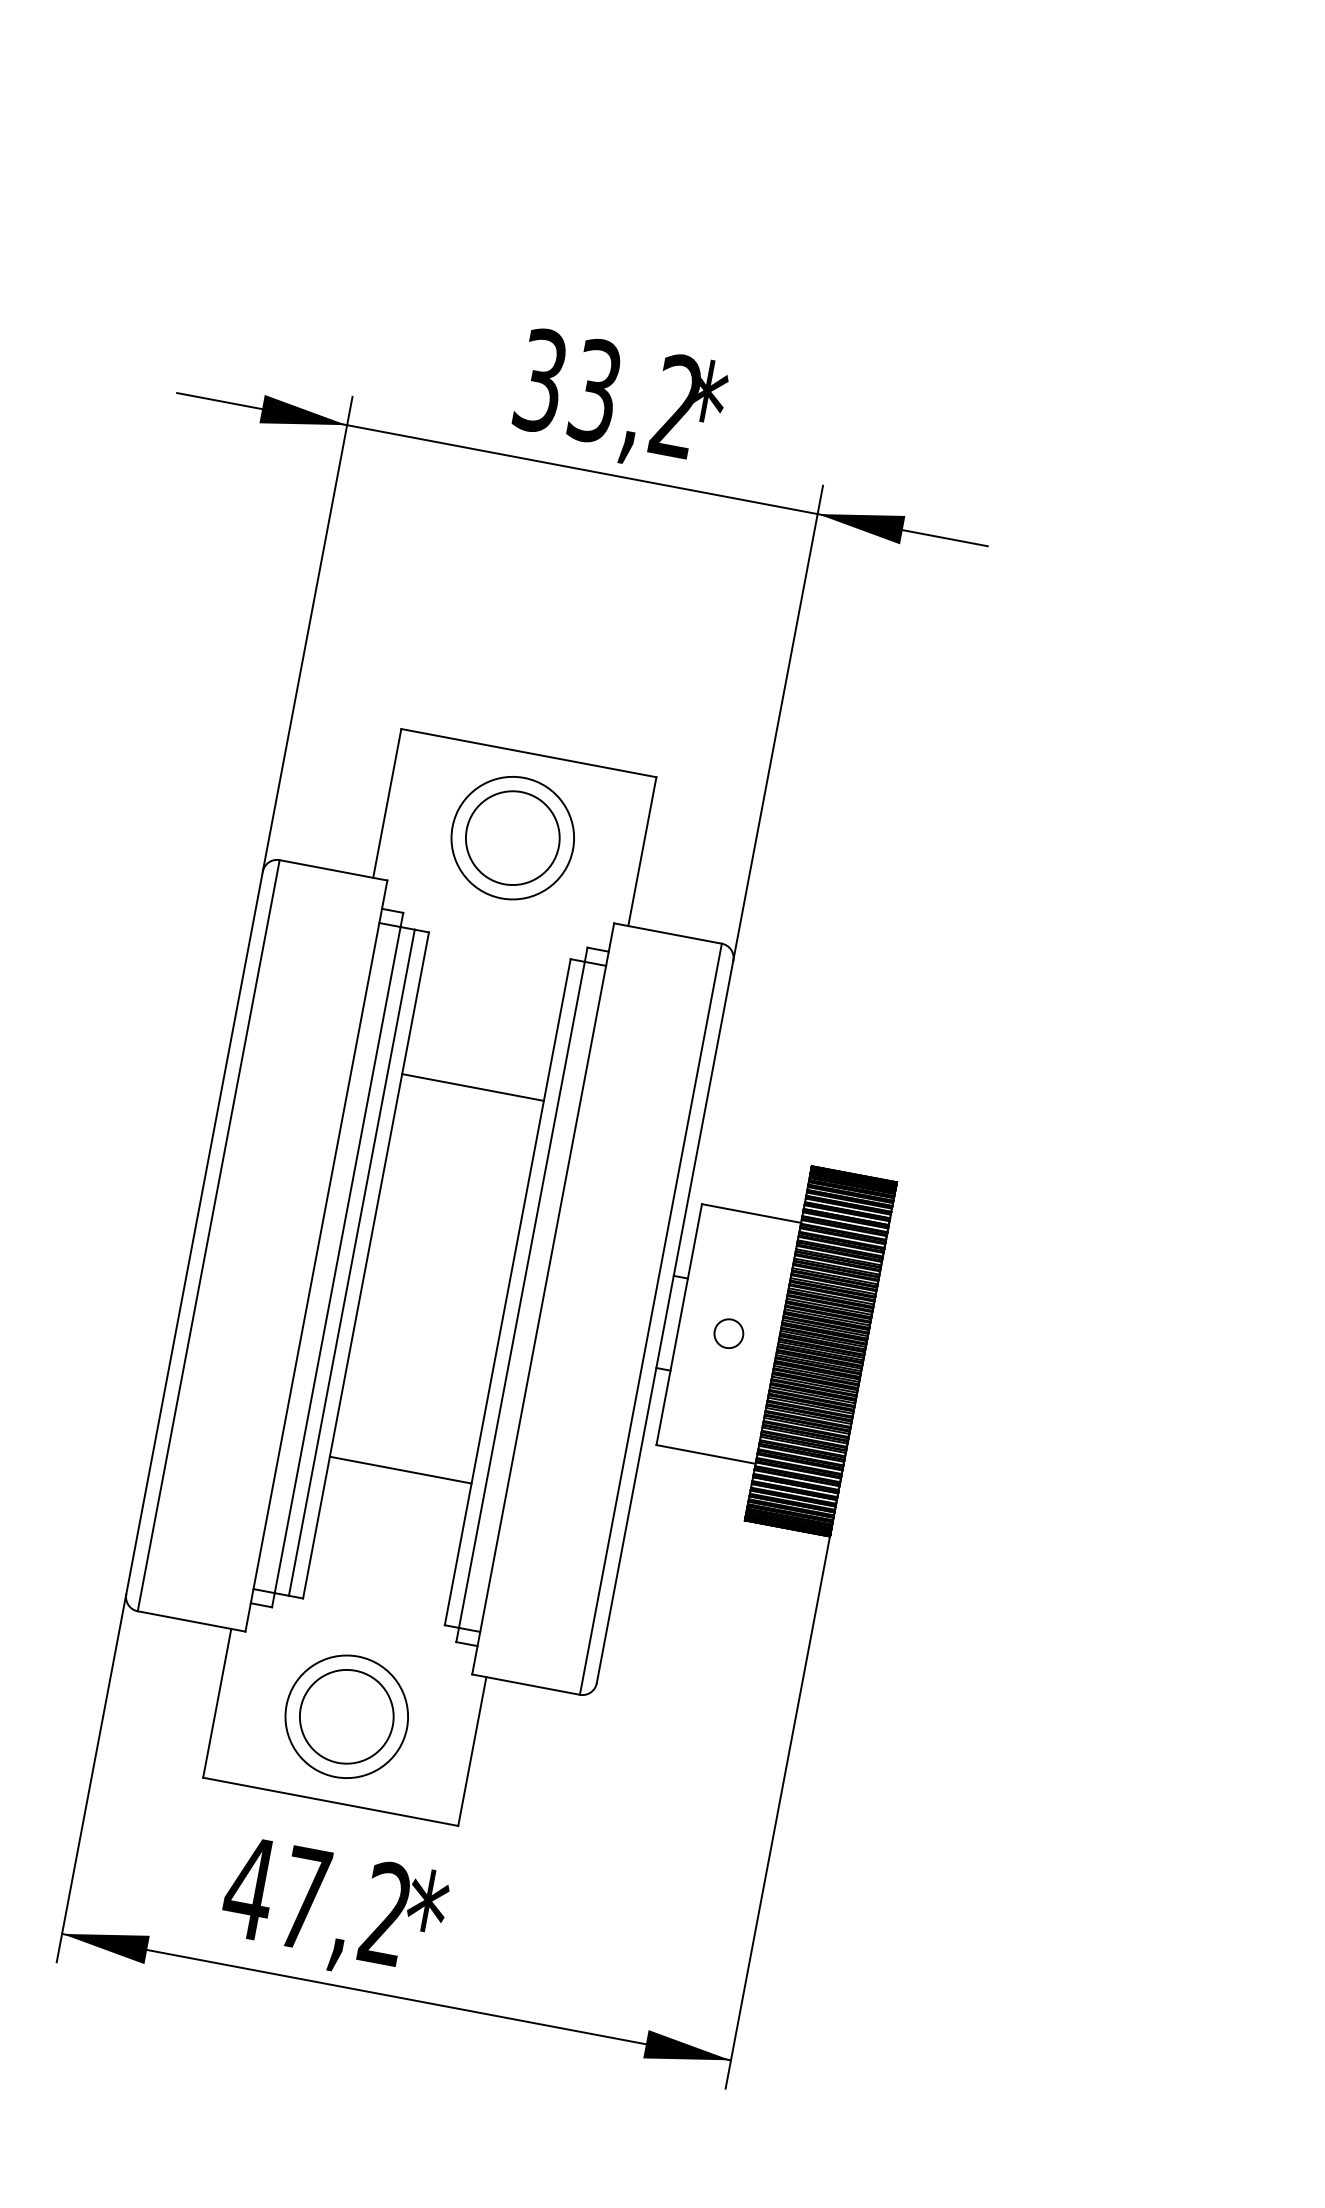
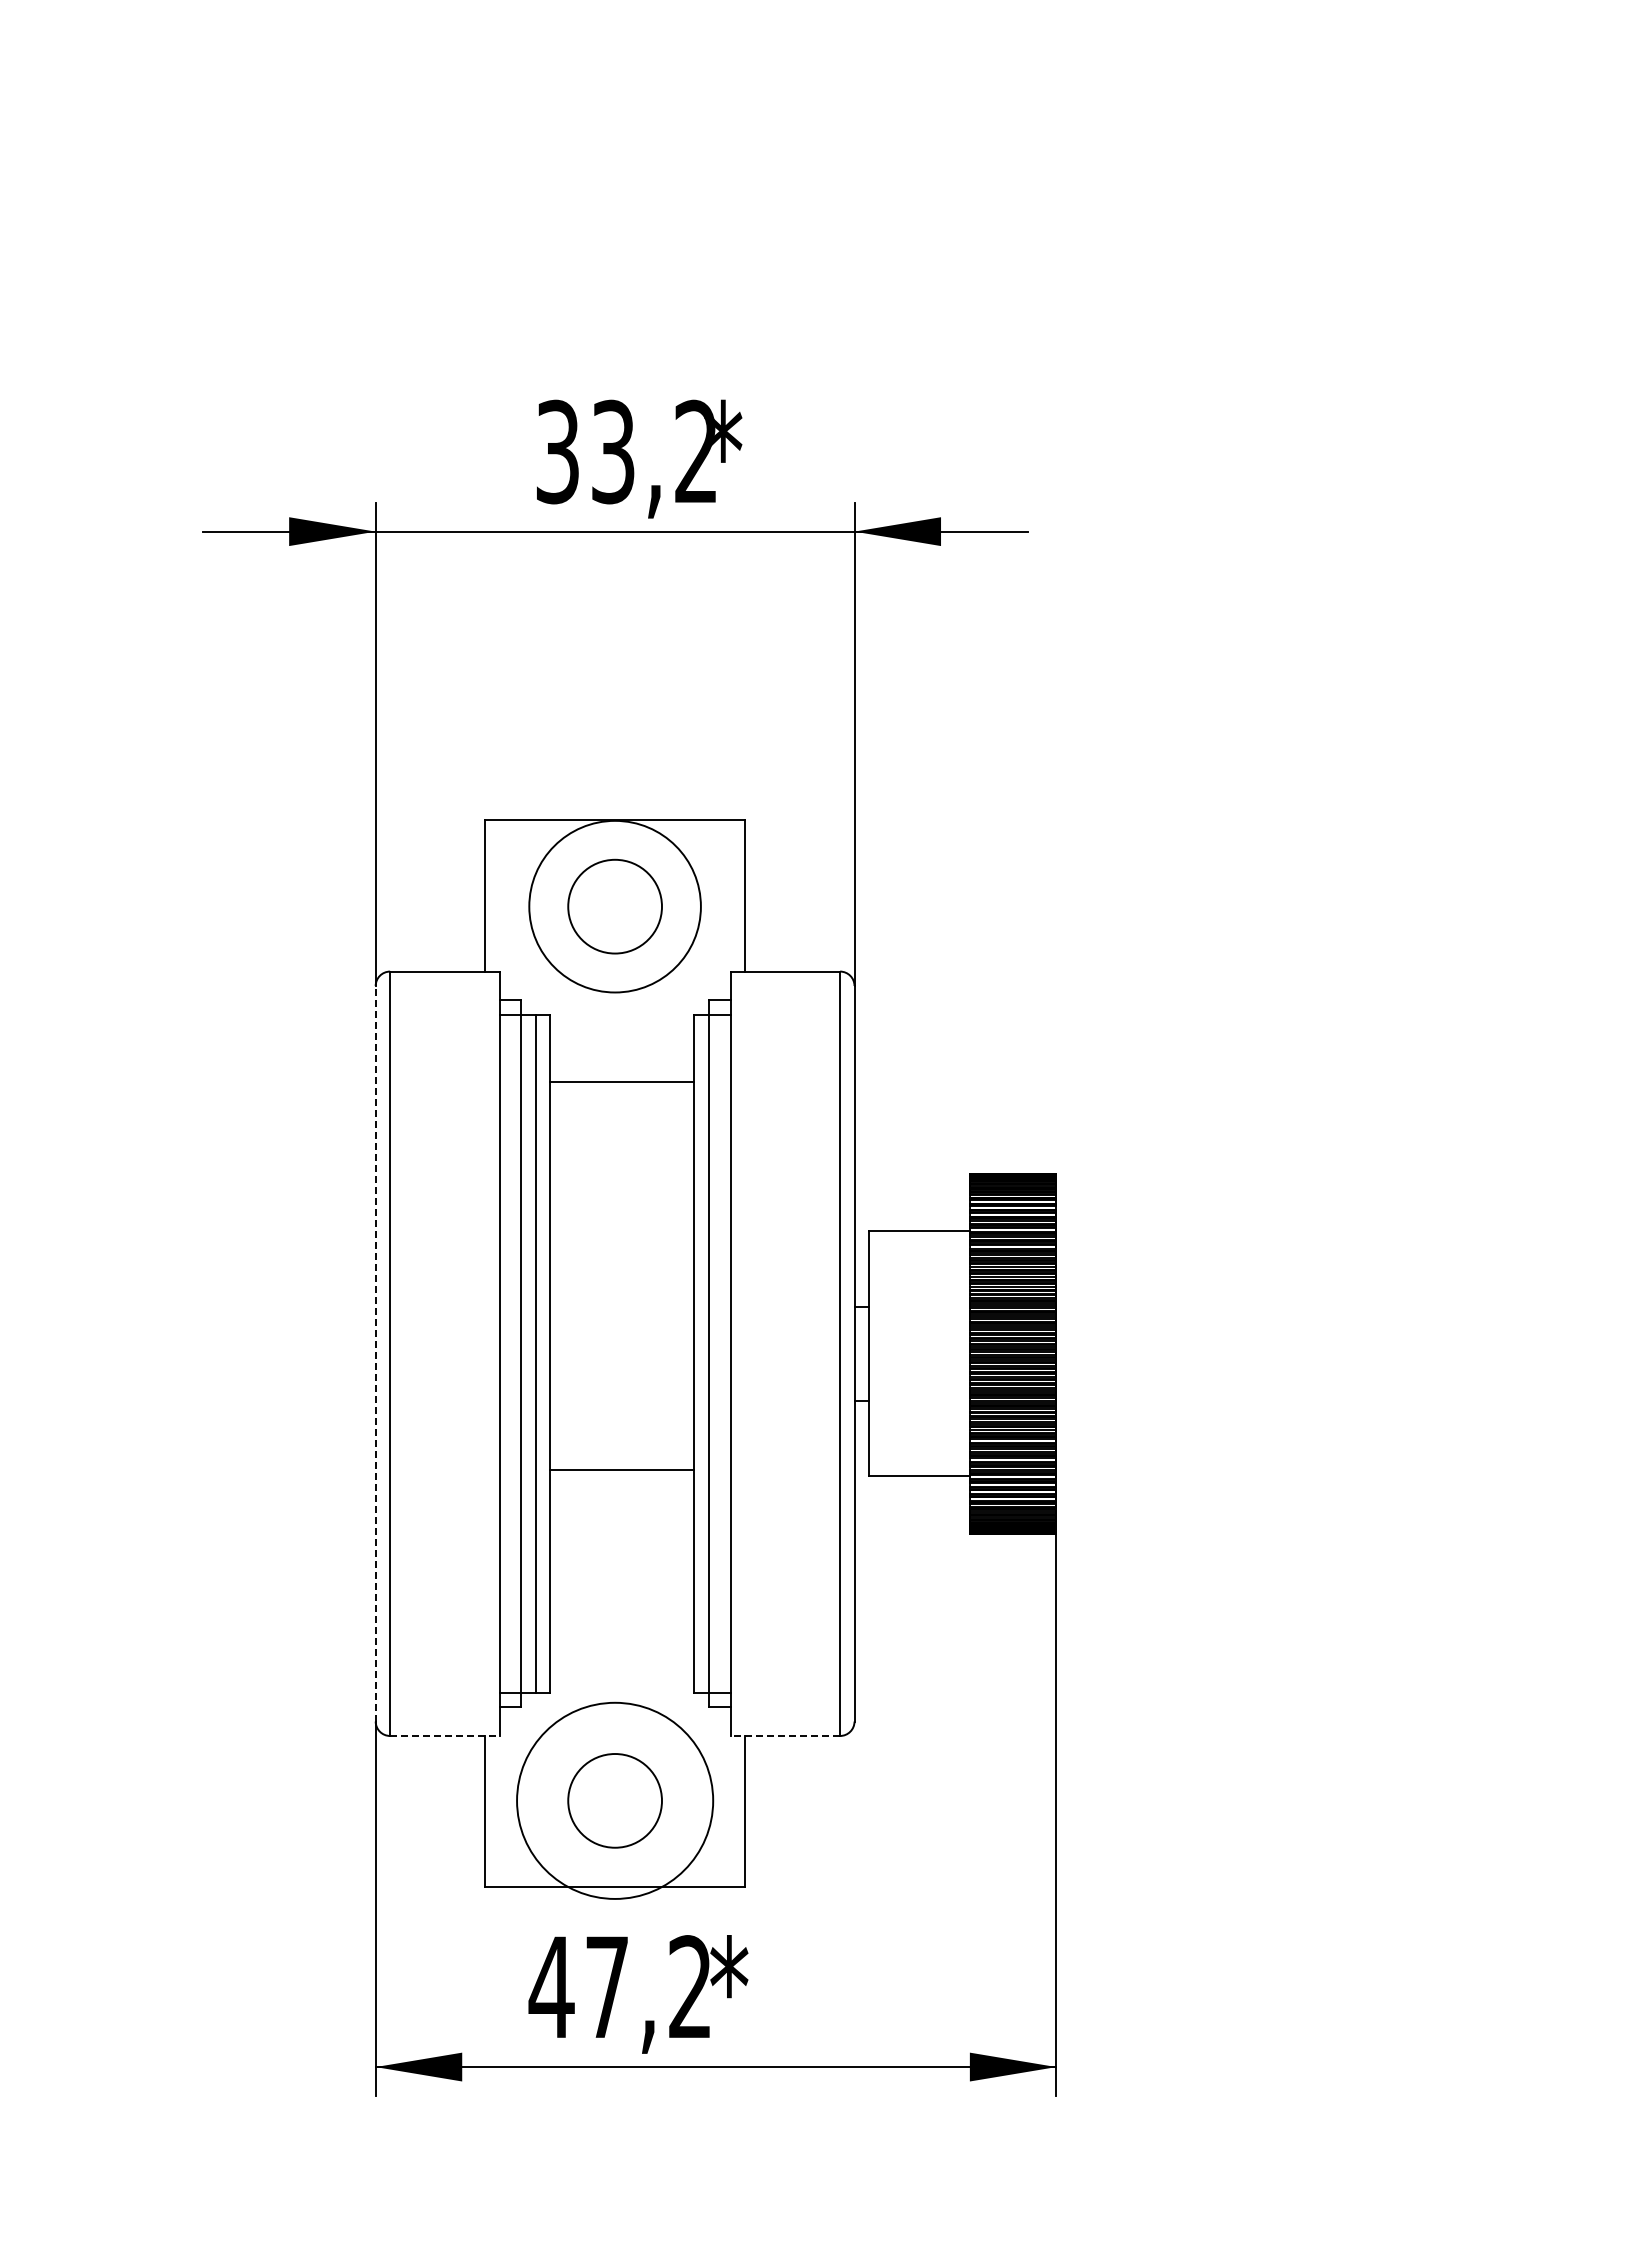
circle: (512, 837) -> (614, 906), size x1.4
line: (473, 1087) -> (622, 1082), moved
line: (194, 1232) -> (375, 1353), solid -> dashed
part: (728, 1333) -> (919, 1353), removed
line: (400, 1470) -> (622, 1470), moved
line: (191, 1620) -> (444, 1735), solid -> dashed
line: (526, 1684) -> (785, 1735), solid -> dashed
circle: (346, 1716) -> (614, 1800), size x1.6

